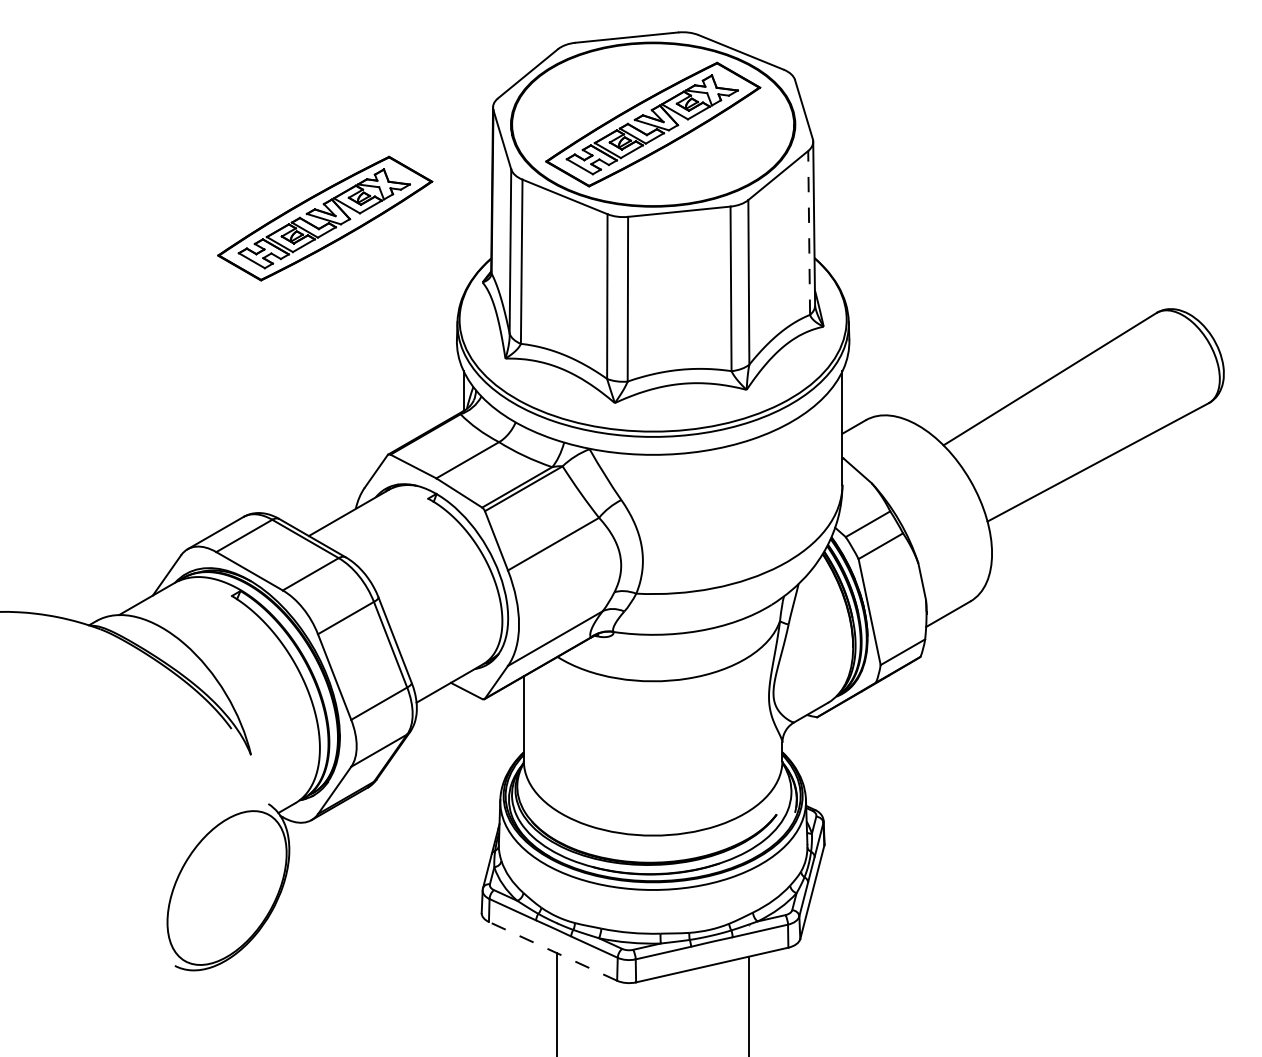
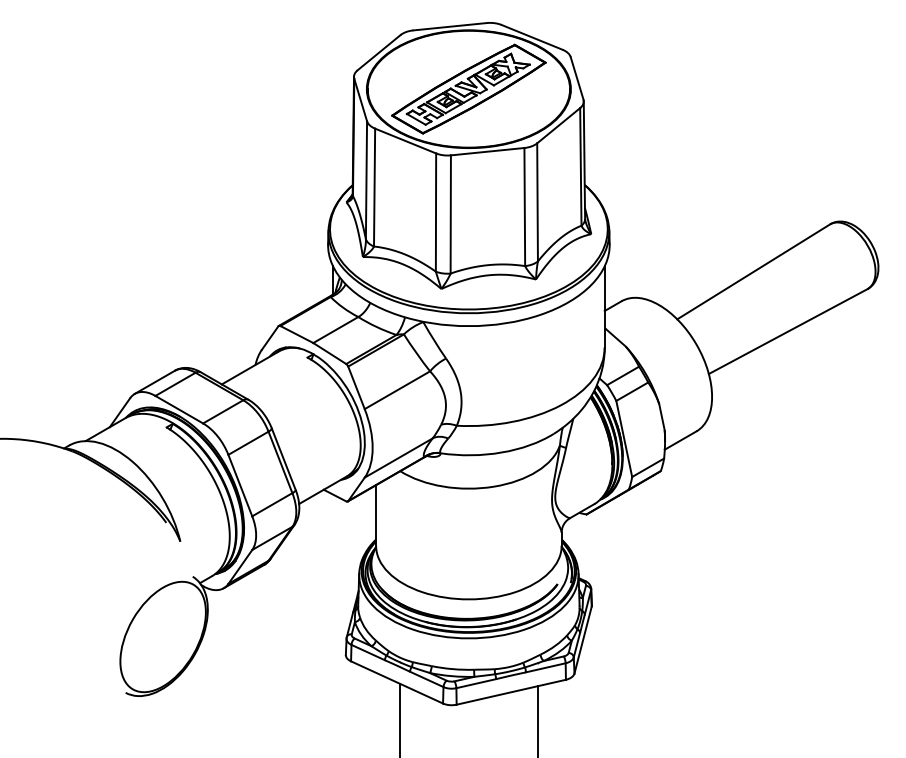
part: (325, 218) -> (233, 156), removed
line: (809, 232) -> (581, 166), dashed -> solid
line: (553, 951) -> (397, 682), dashed -> solid

